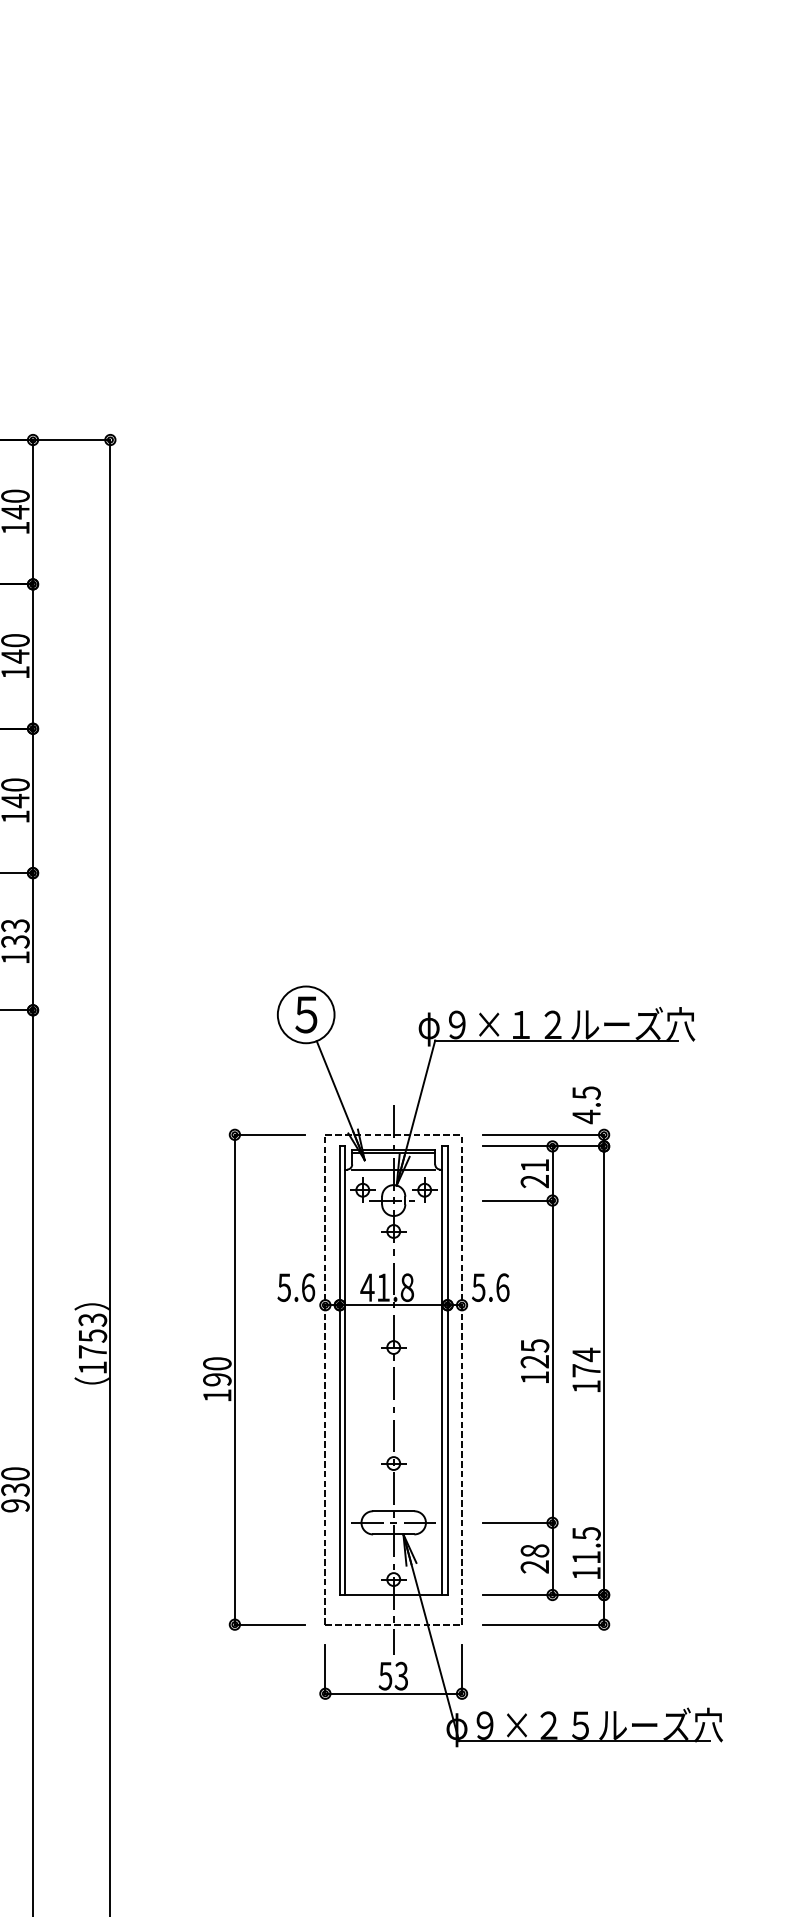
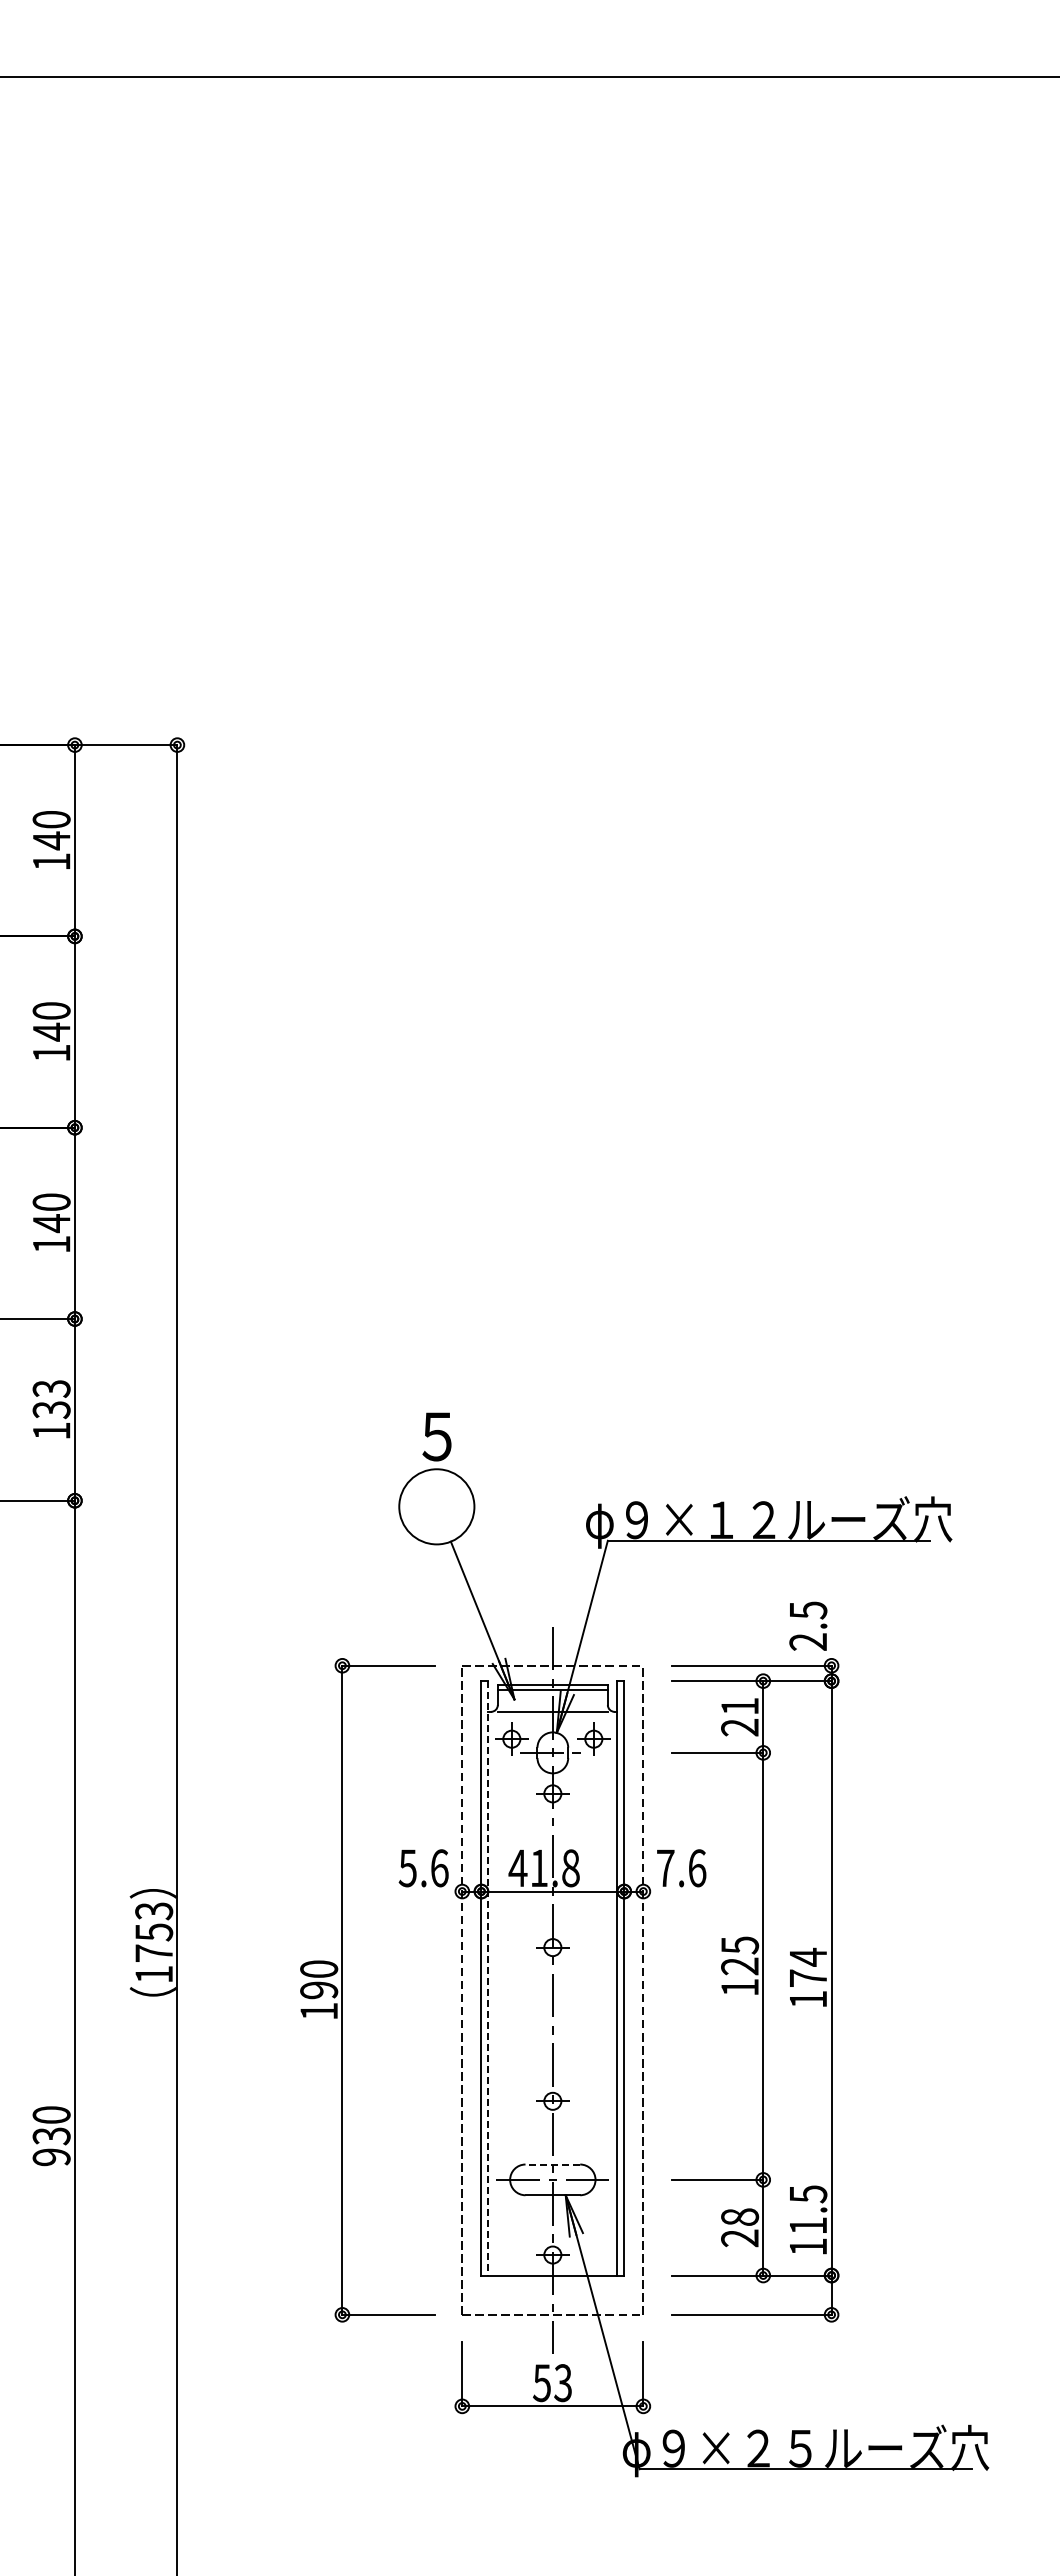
text: (305, 1014) -> (436, 1436), moved
text: (585, 1116) -> (807, 1641), 4.5 -> 2.5
text: (478, 1287) -> (665, 1868), 5.6 -> 7.6
line: (345, 1370) -> (488, 1978), solid -> dashed
line: (393, 1511) -> (552, 2164), solid -> dashed

